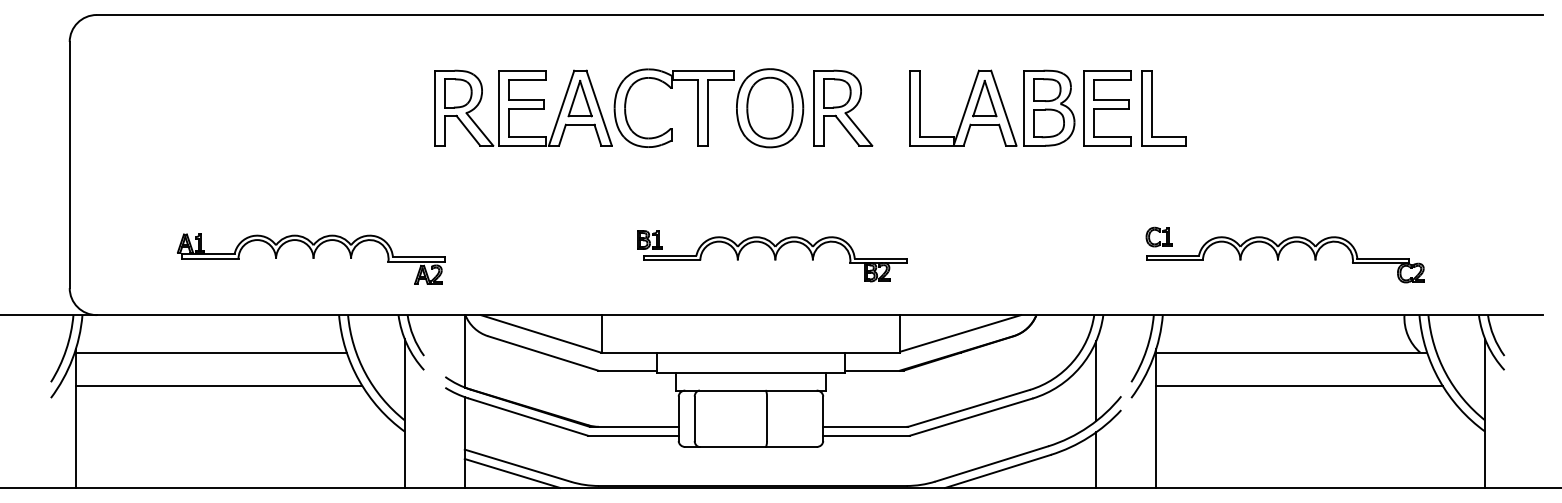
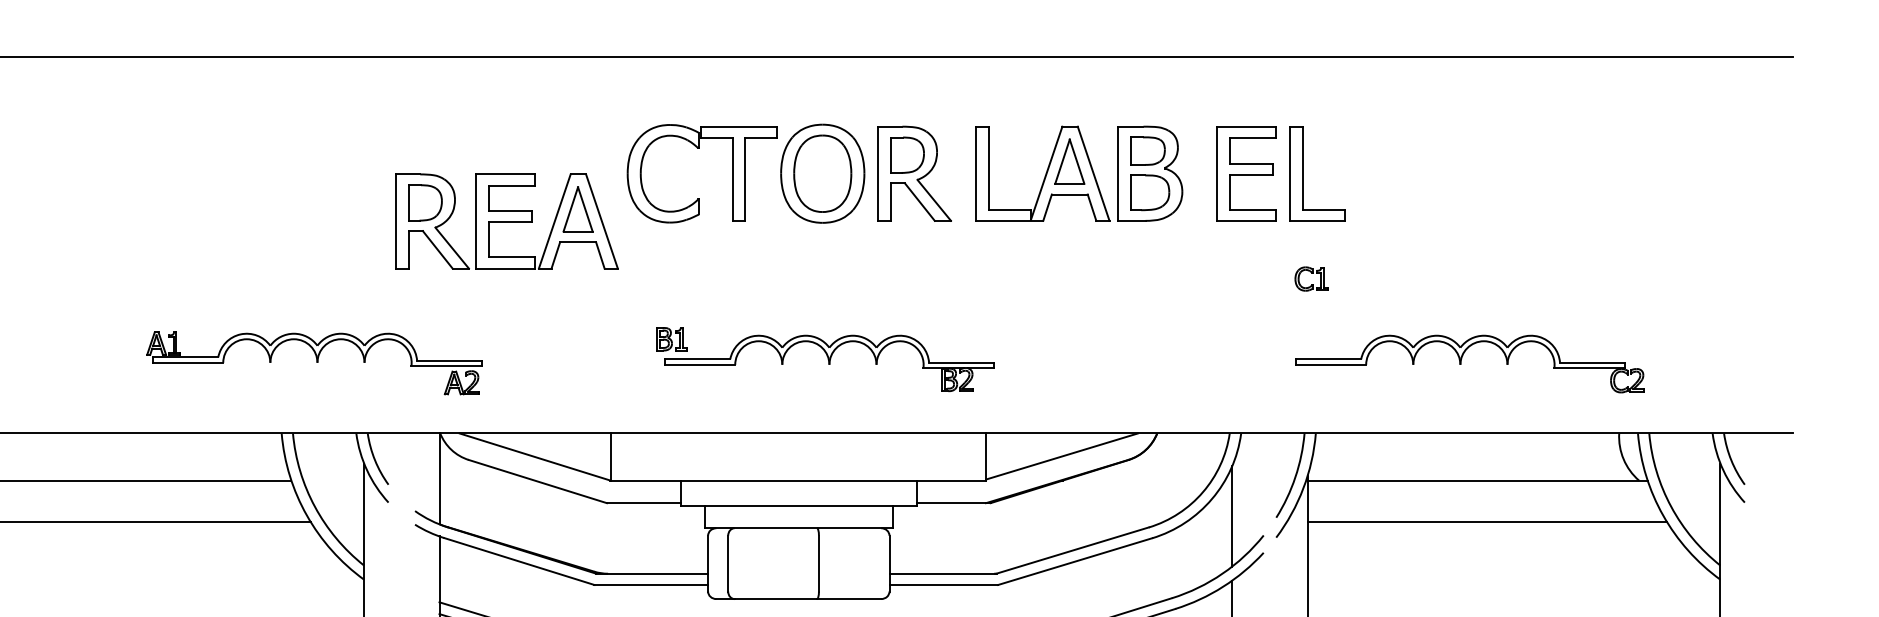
part: (523, 107) -> (506, 220), moved
part: (992, 107) -> (1079, 172), moved
part: (1158, 236) -> (1310, 278), moved
part: (311, 258) -> (314, 362), moved

